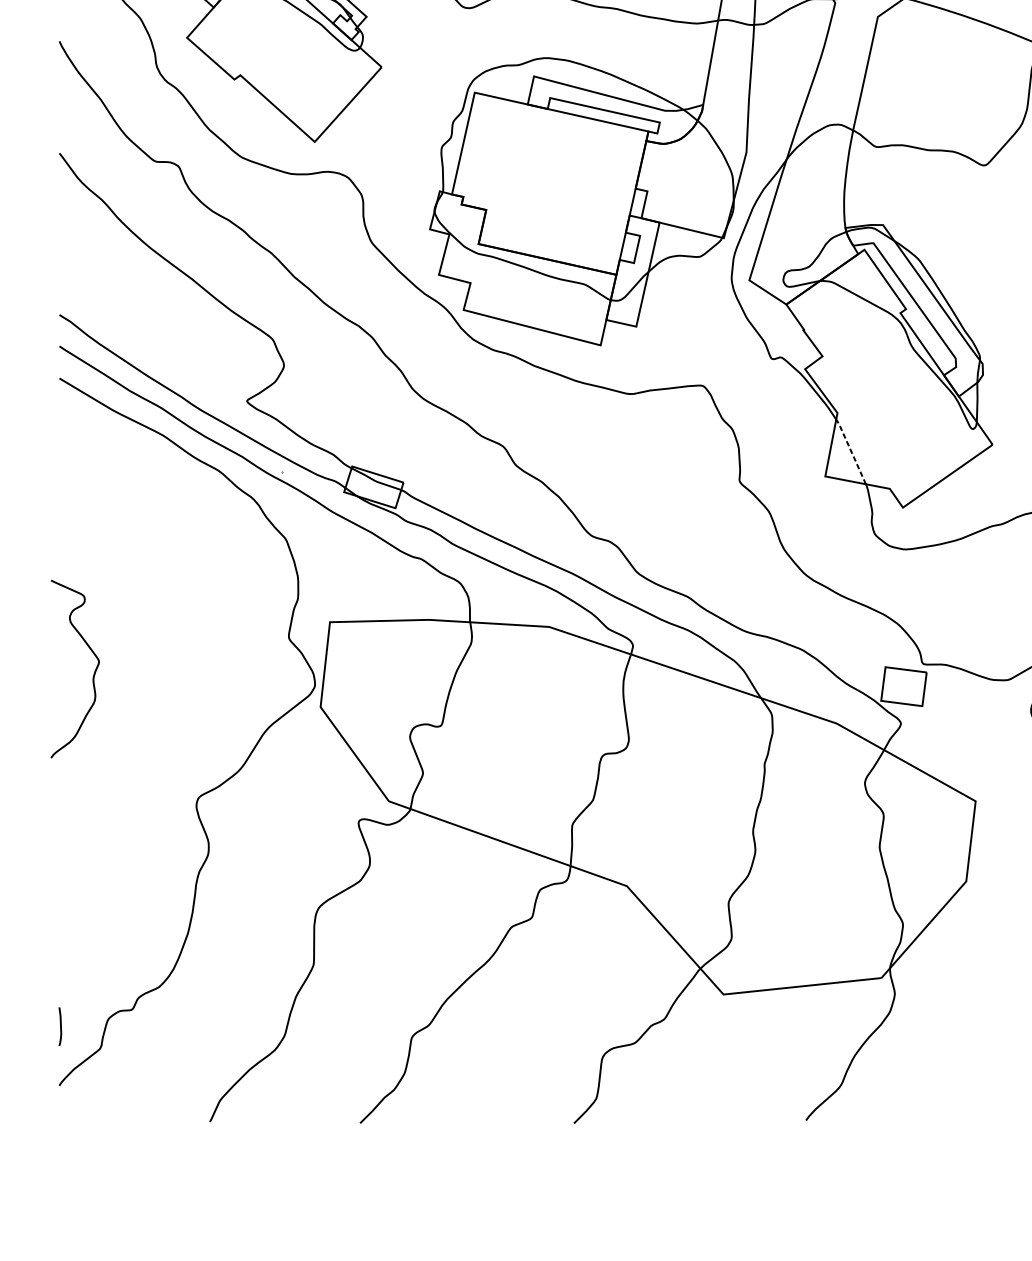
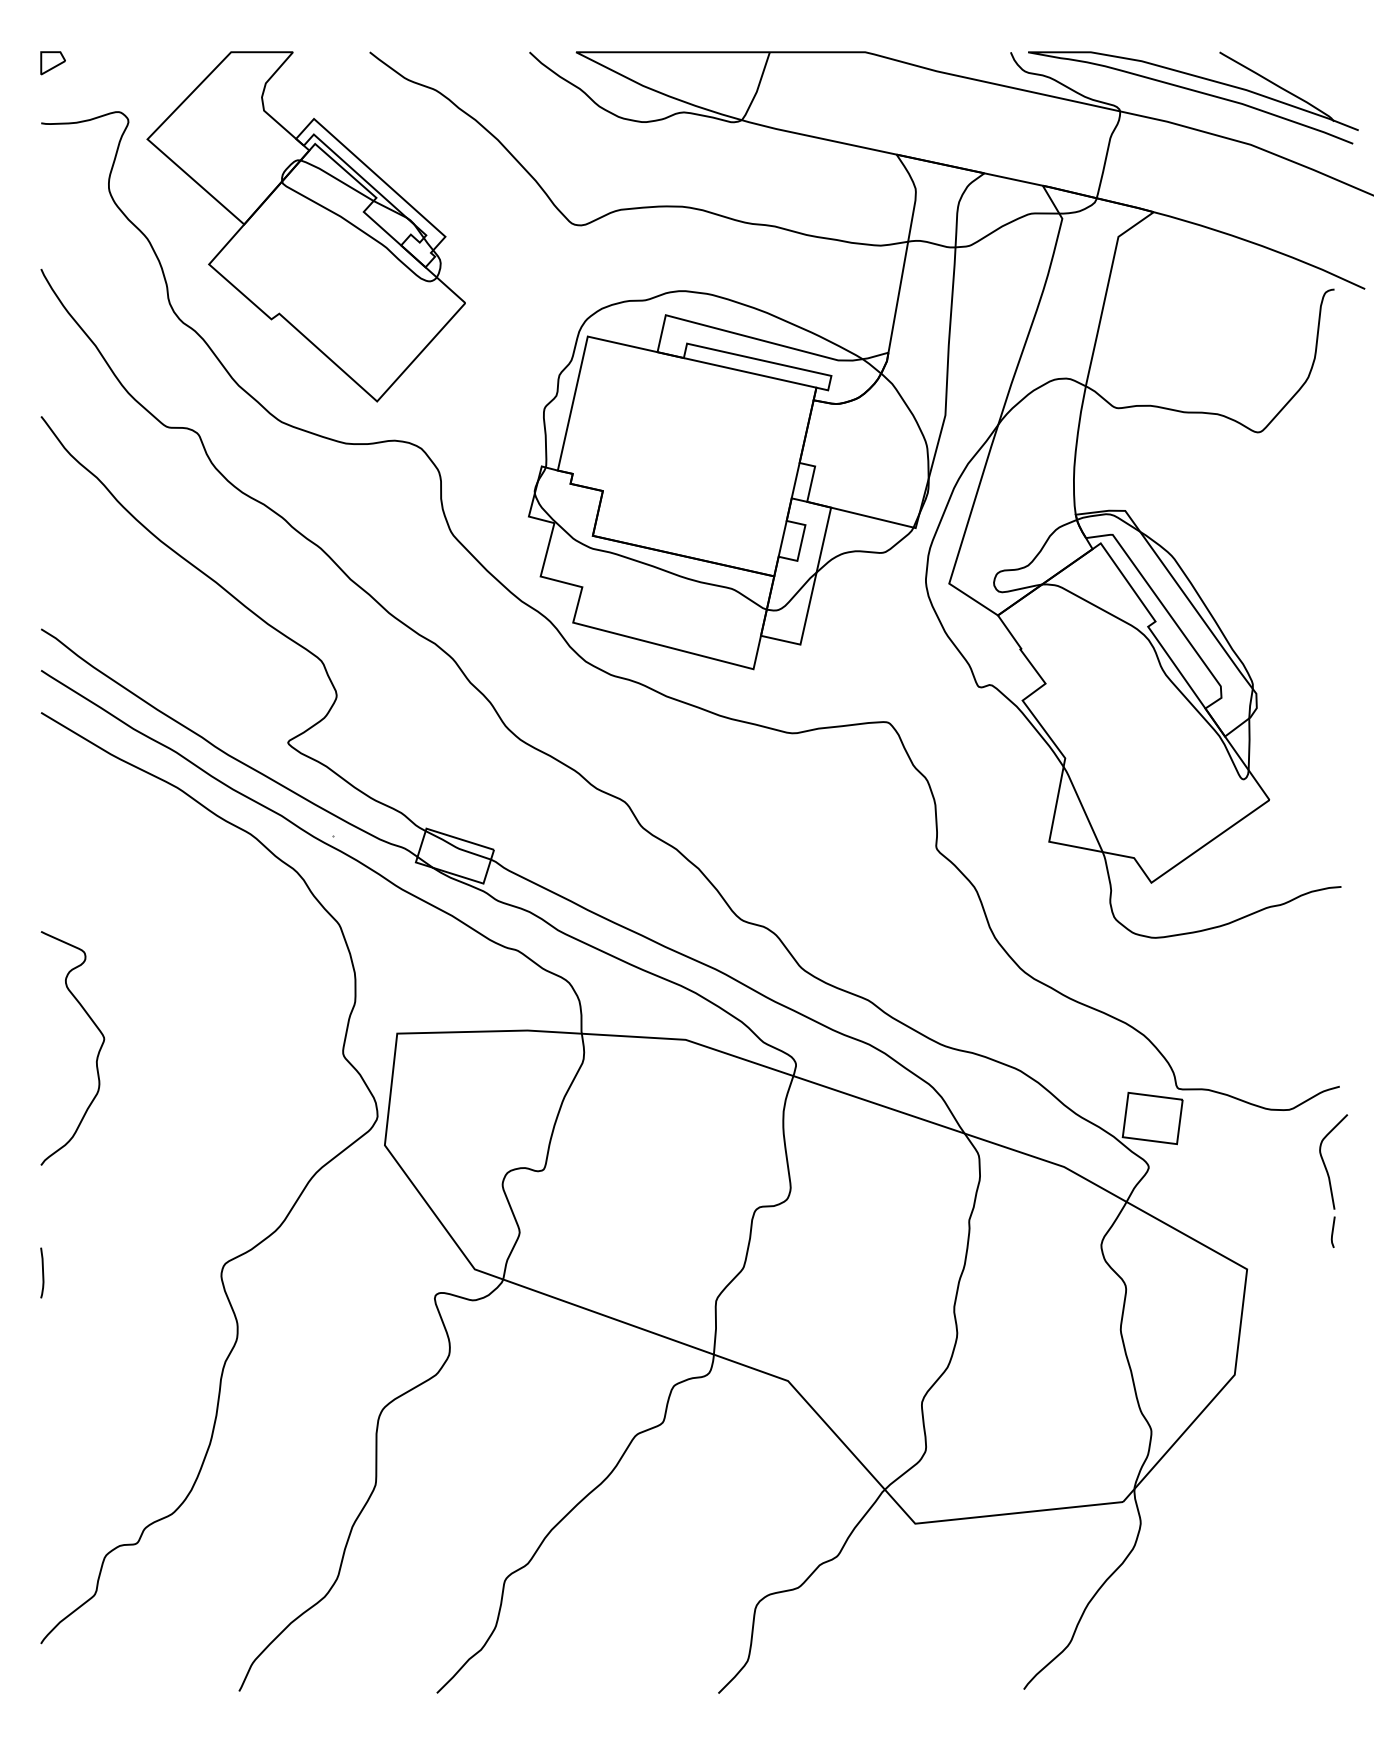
line: (850, 450) -> (1082, 807), dashed -> solid
curve: (93, 673) -> (97, 1053), moved
curve: (60, 1026) -> (42, 1272), moved

